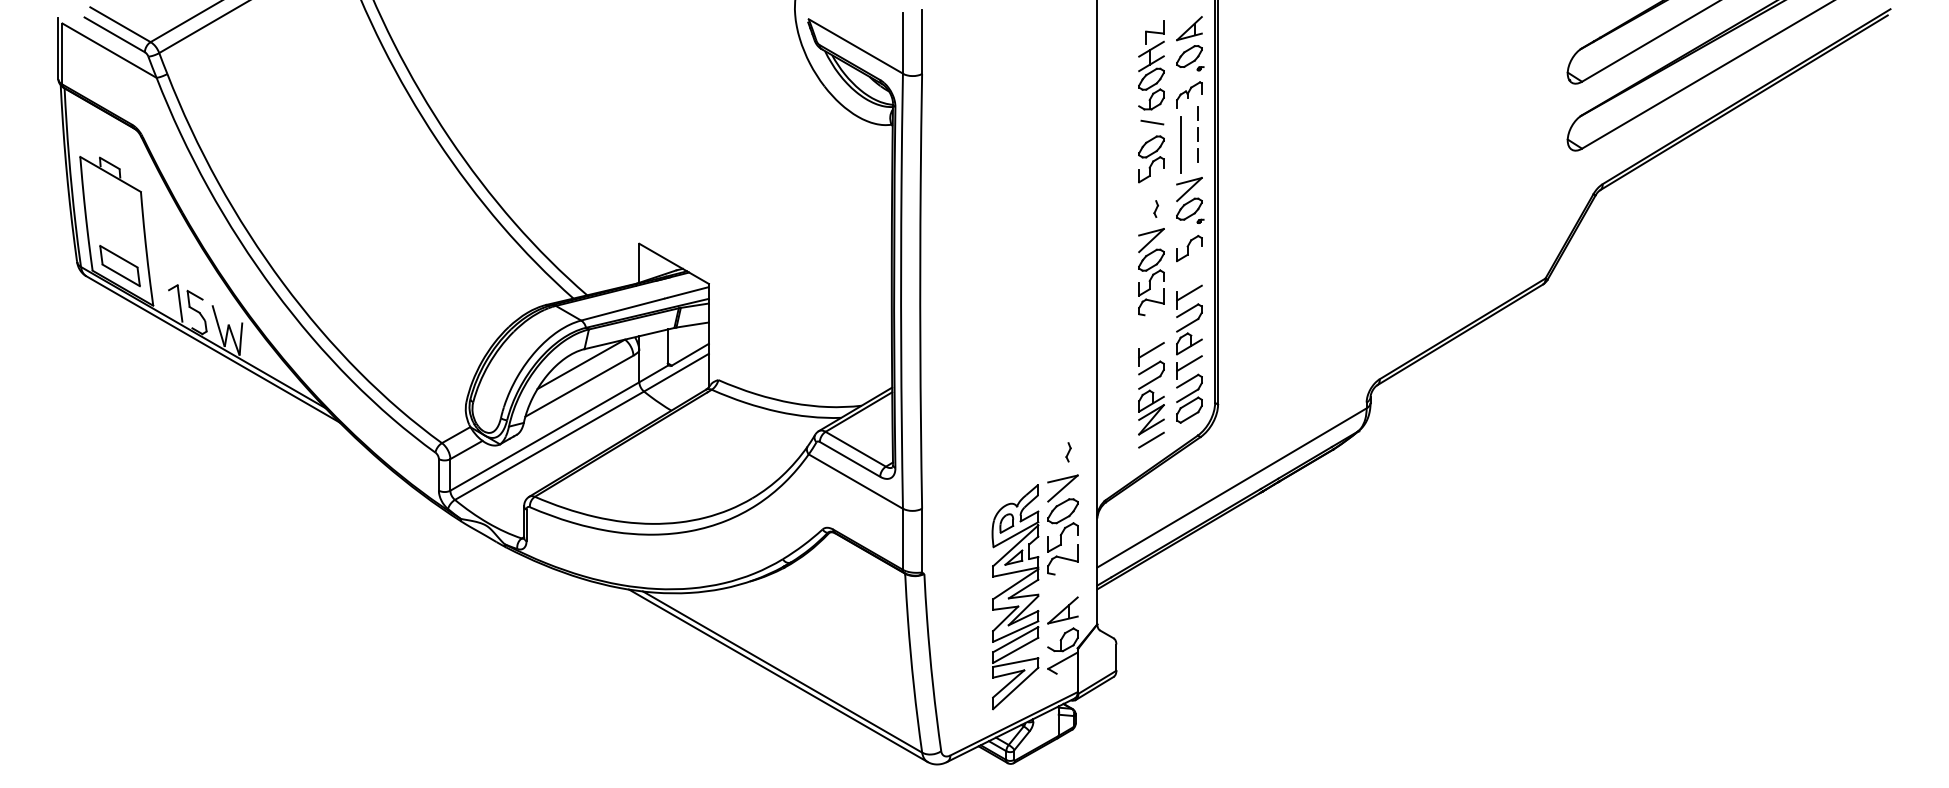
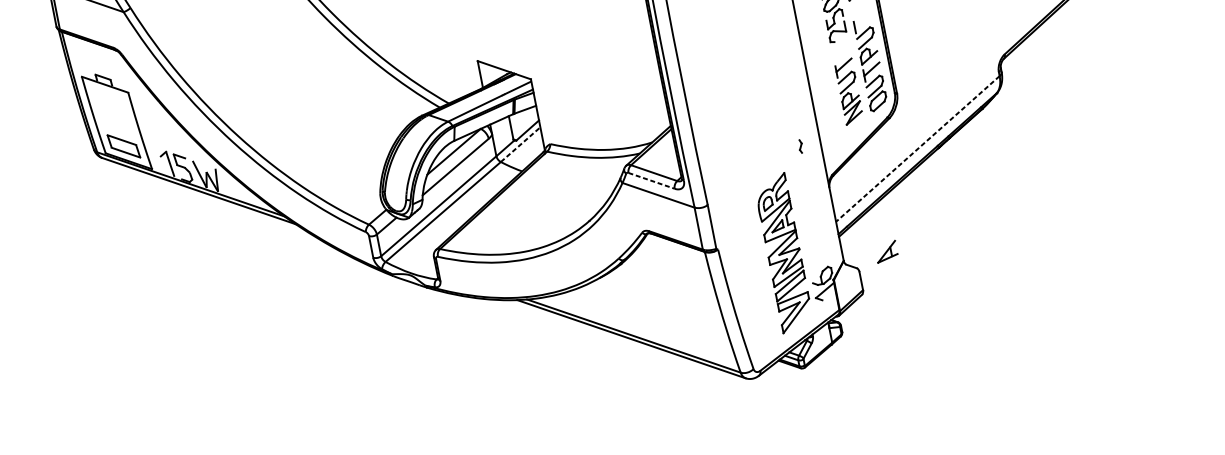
line: (1189, 292) -> (862, 20), removed
line: (676, 372) -> (520, 144), solid -> dashed
line: (1151, 439) -> (856, 126), removed
line: (850, 459) -> (651, 180), solid -> dashed
line: (1231, 488) -> (917, 149), solid -> dashed
part: (1062, 524) -> (806, 196), removed
part: (1062, 610) -> (886, 251), moved

